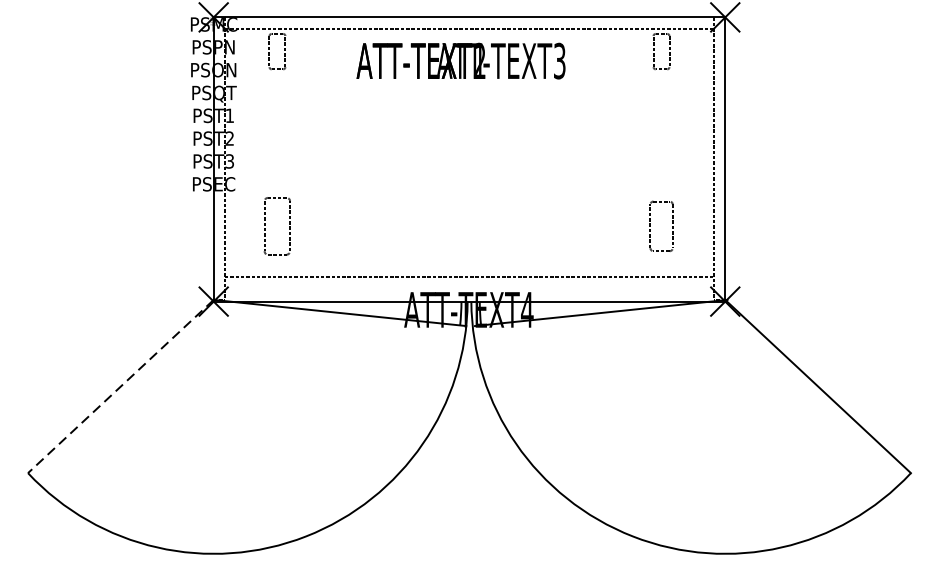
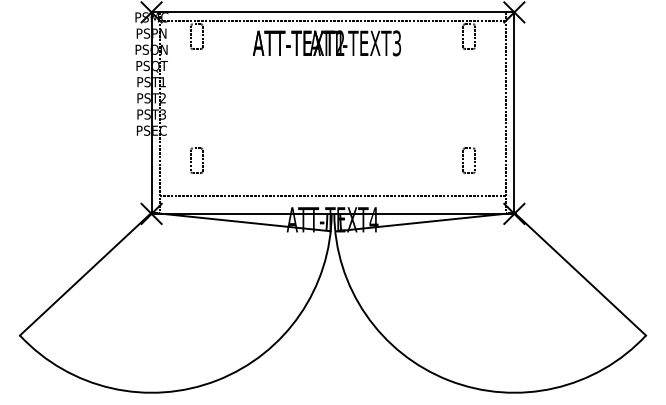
part: (276, 226) -> (196, 160), size x0.62
part: (660, 226) -> (468, 160), size x0.71
line: (120, 387) -> (85, 274), dashed -> solid

